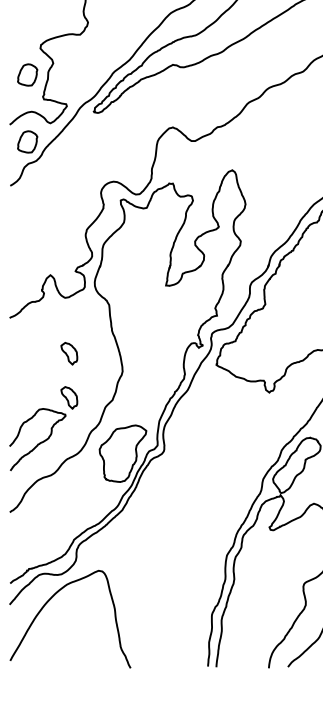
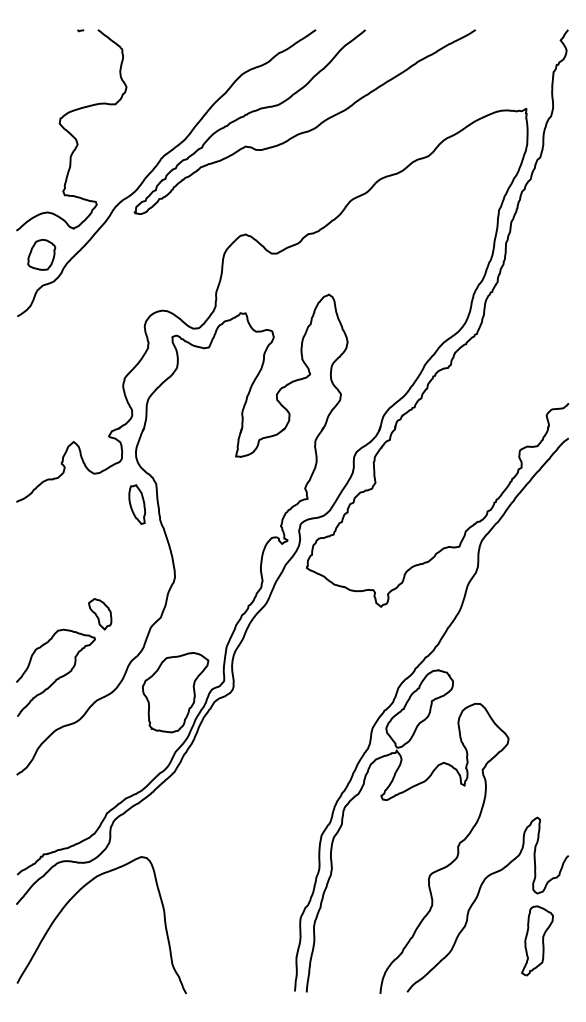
part: (27, 74) -> (41, 160), removed
part: (95, 319) -> (137, 504), added
part: (69, 353) -> (100, 552), removed

